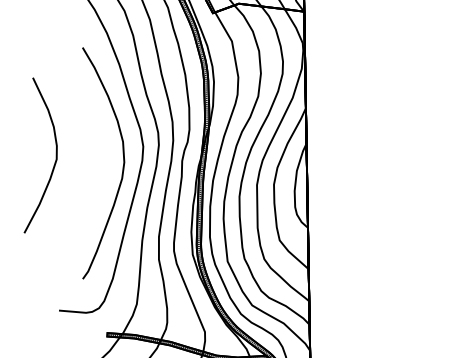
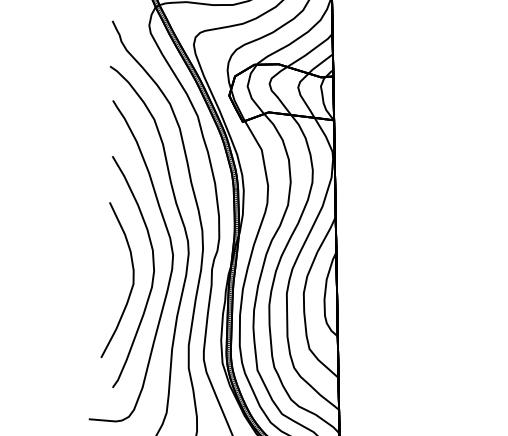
curve: (55, 154) -> (132, 279), moved

